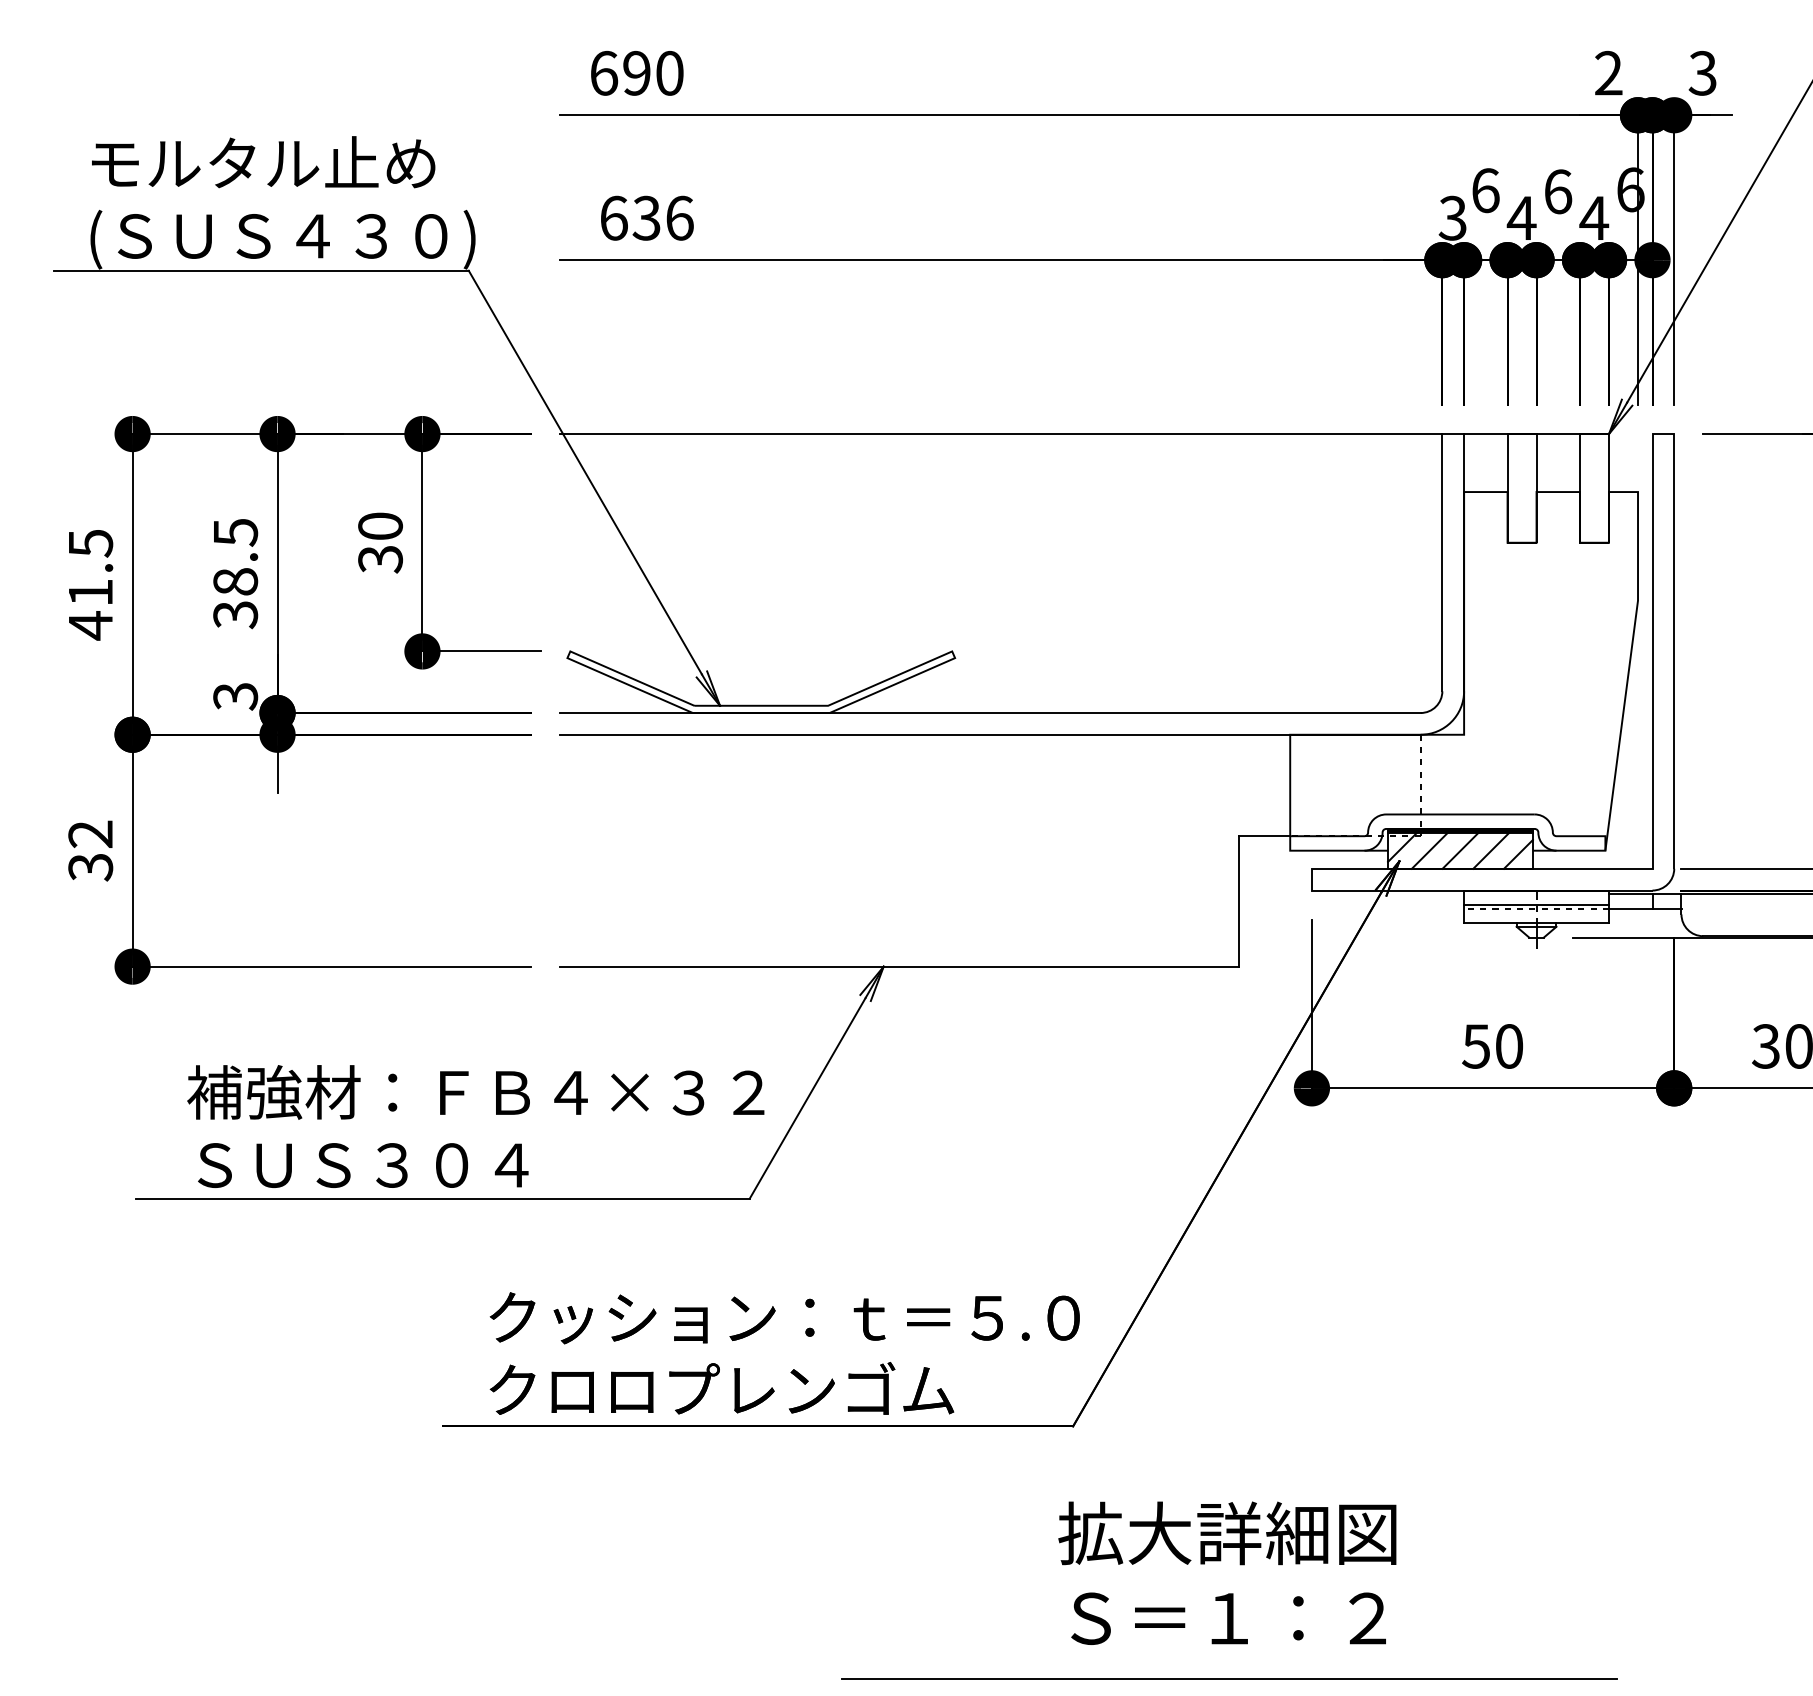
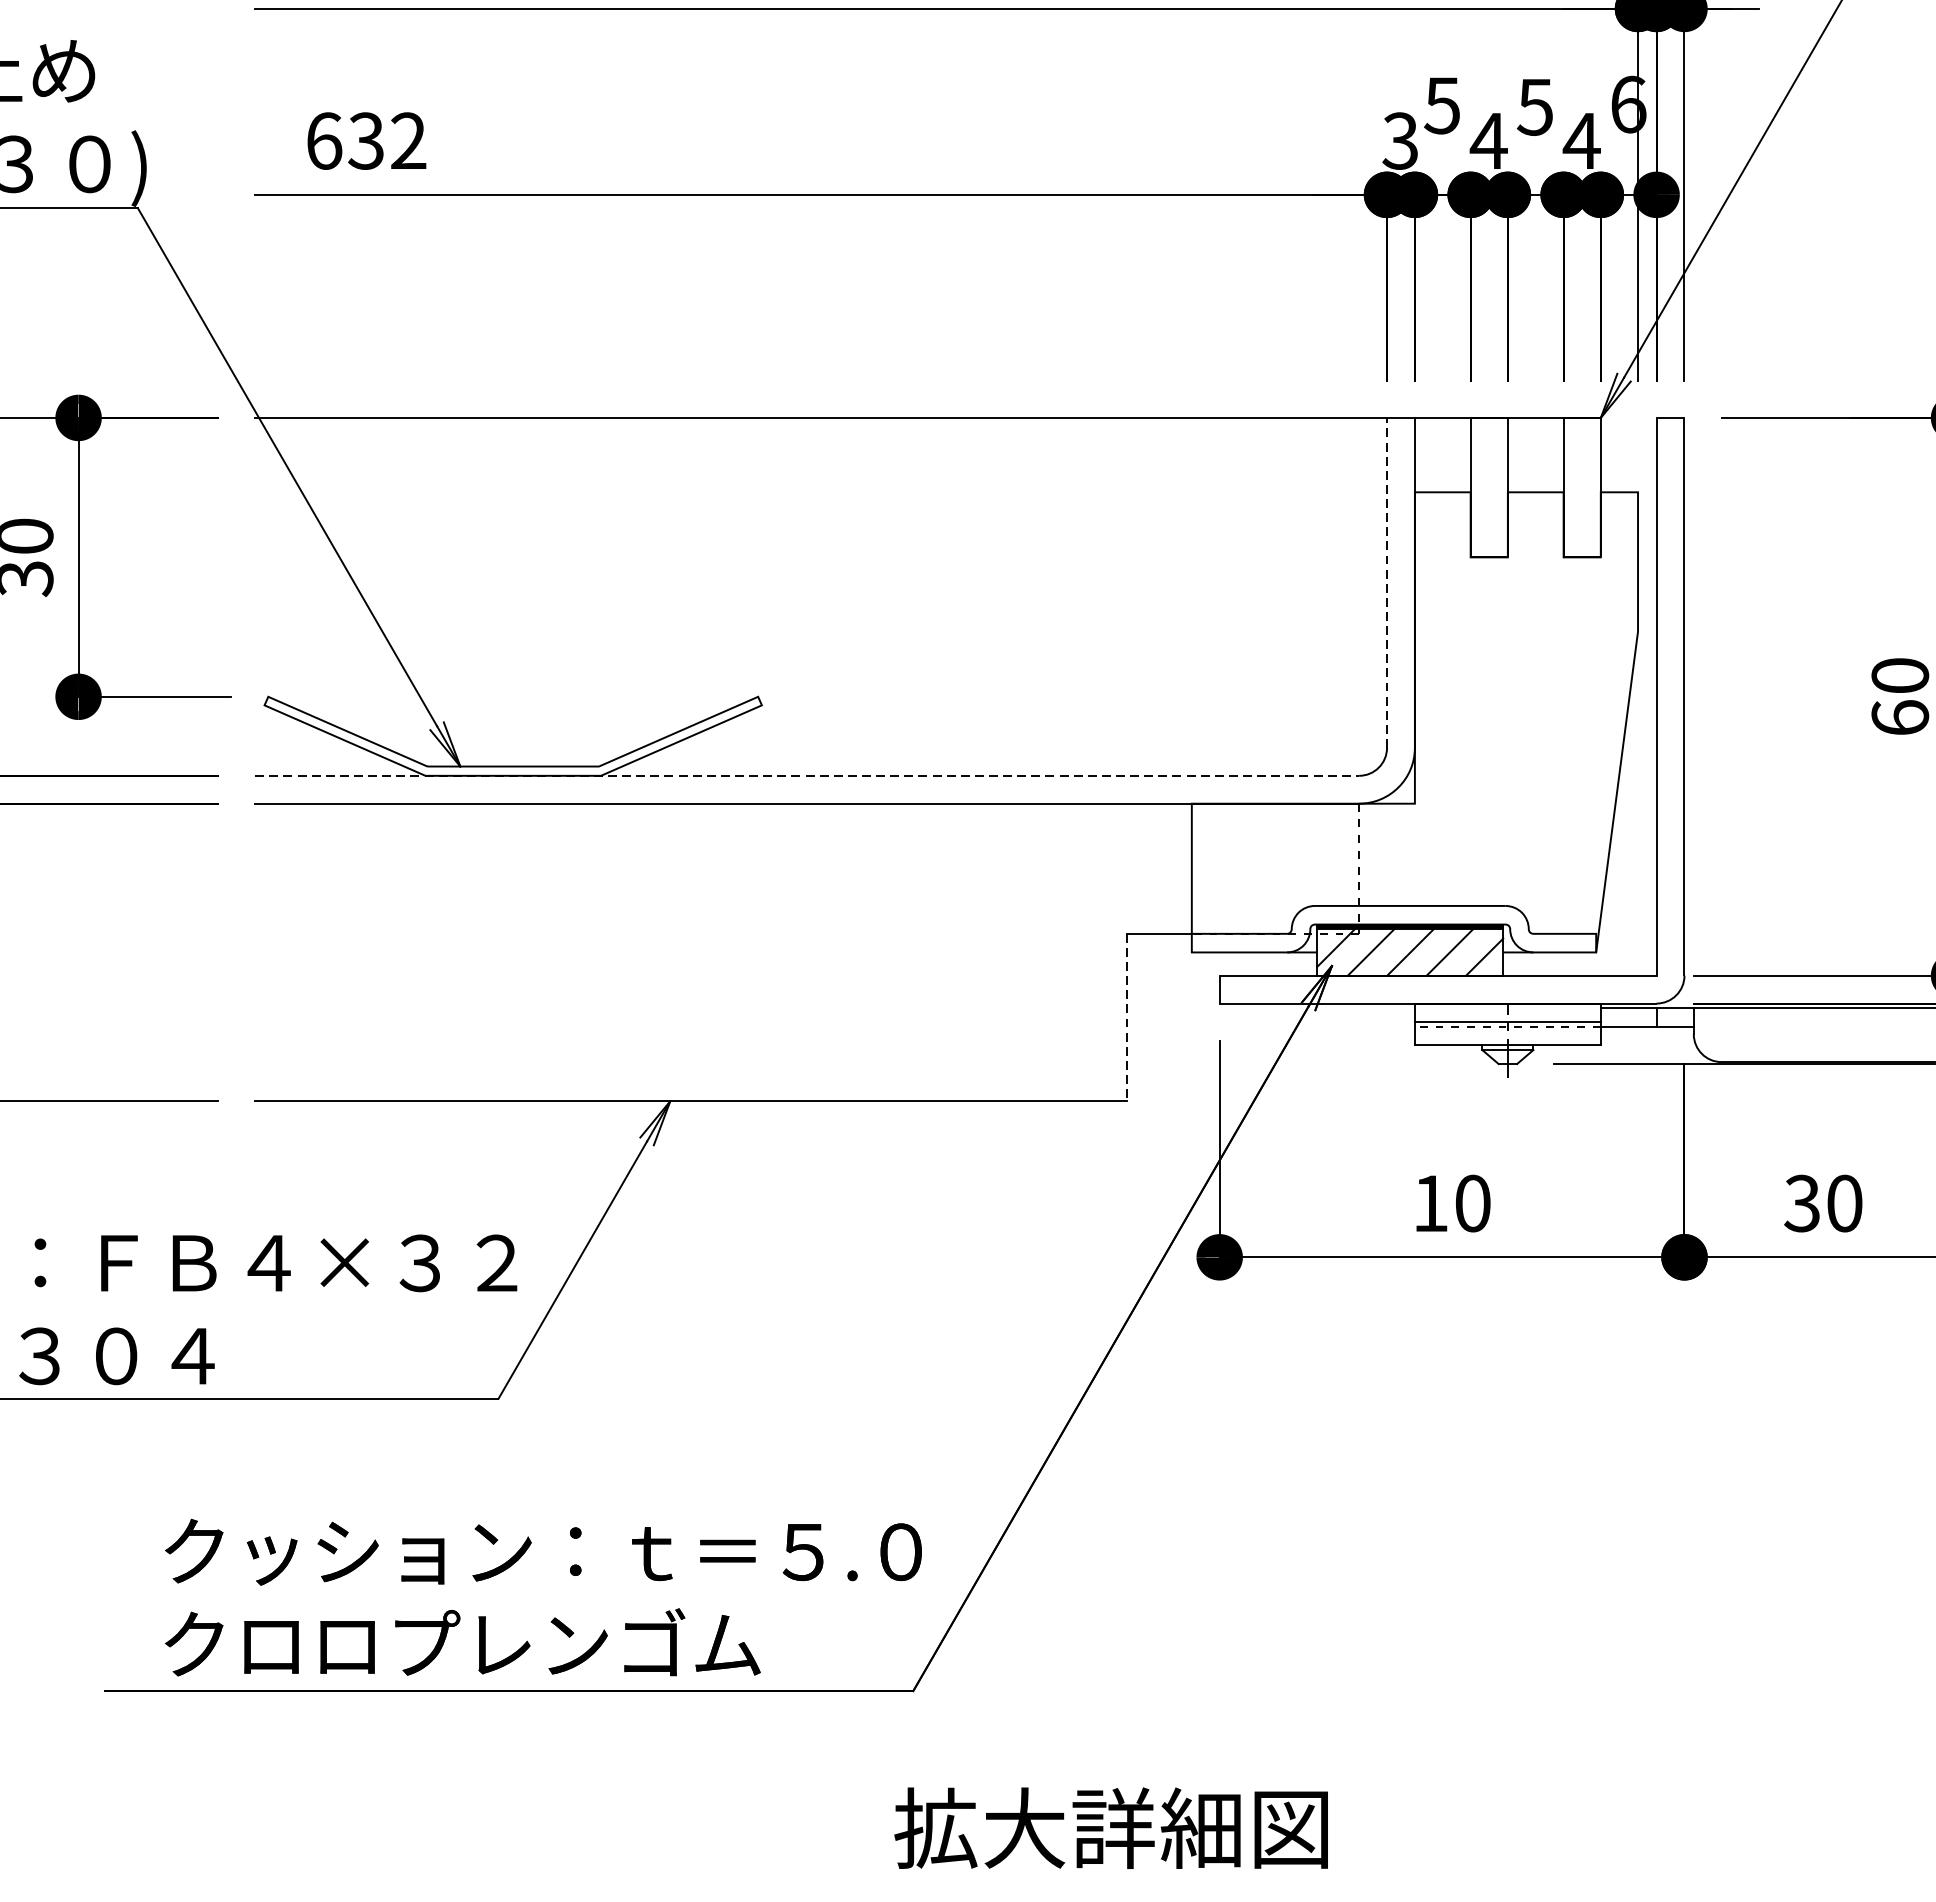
text: (1485, 190) -> (1442, 105), 6 -> 5
text: (1557, 191) -> (1534, 106), 6 -> 5
text: (679, 217) -> (408, 140), 636 -> 632
line: (1442, 562) -> (1387, 582), solid -> dashed
line: (990, 713) -> (807, 776), solid -> dashed
line: (1239, 901) -> (1126, 1017), solid -> dashed
text: (1475, 1046) -> (1429, 1203), 50 -> 10

